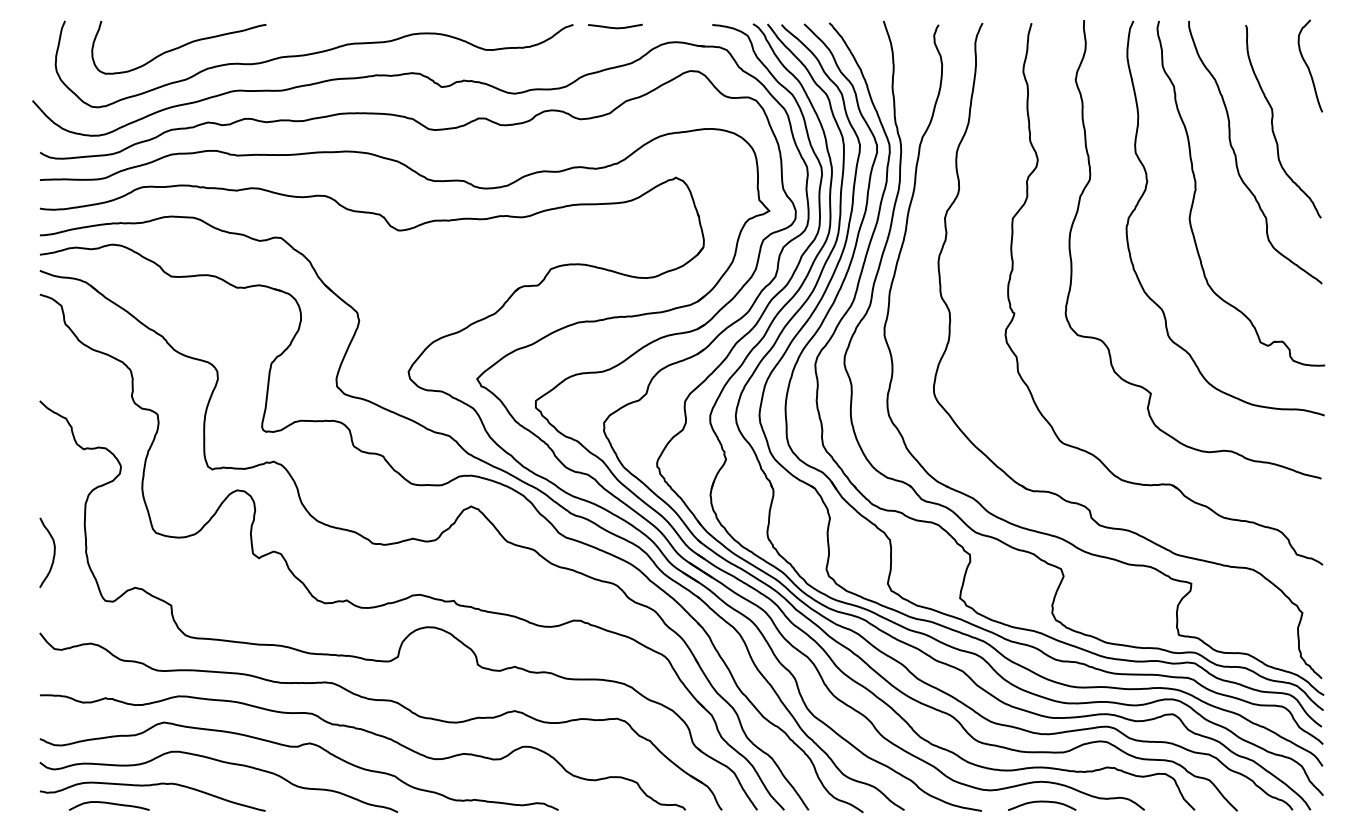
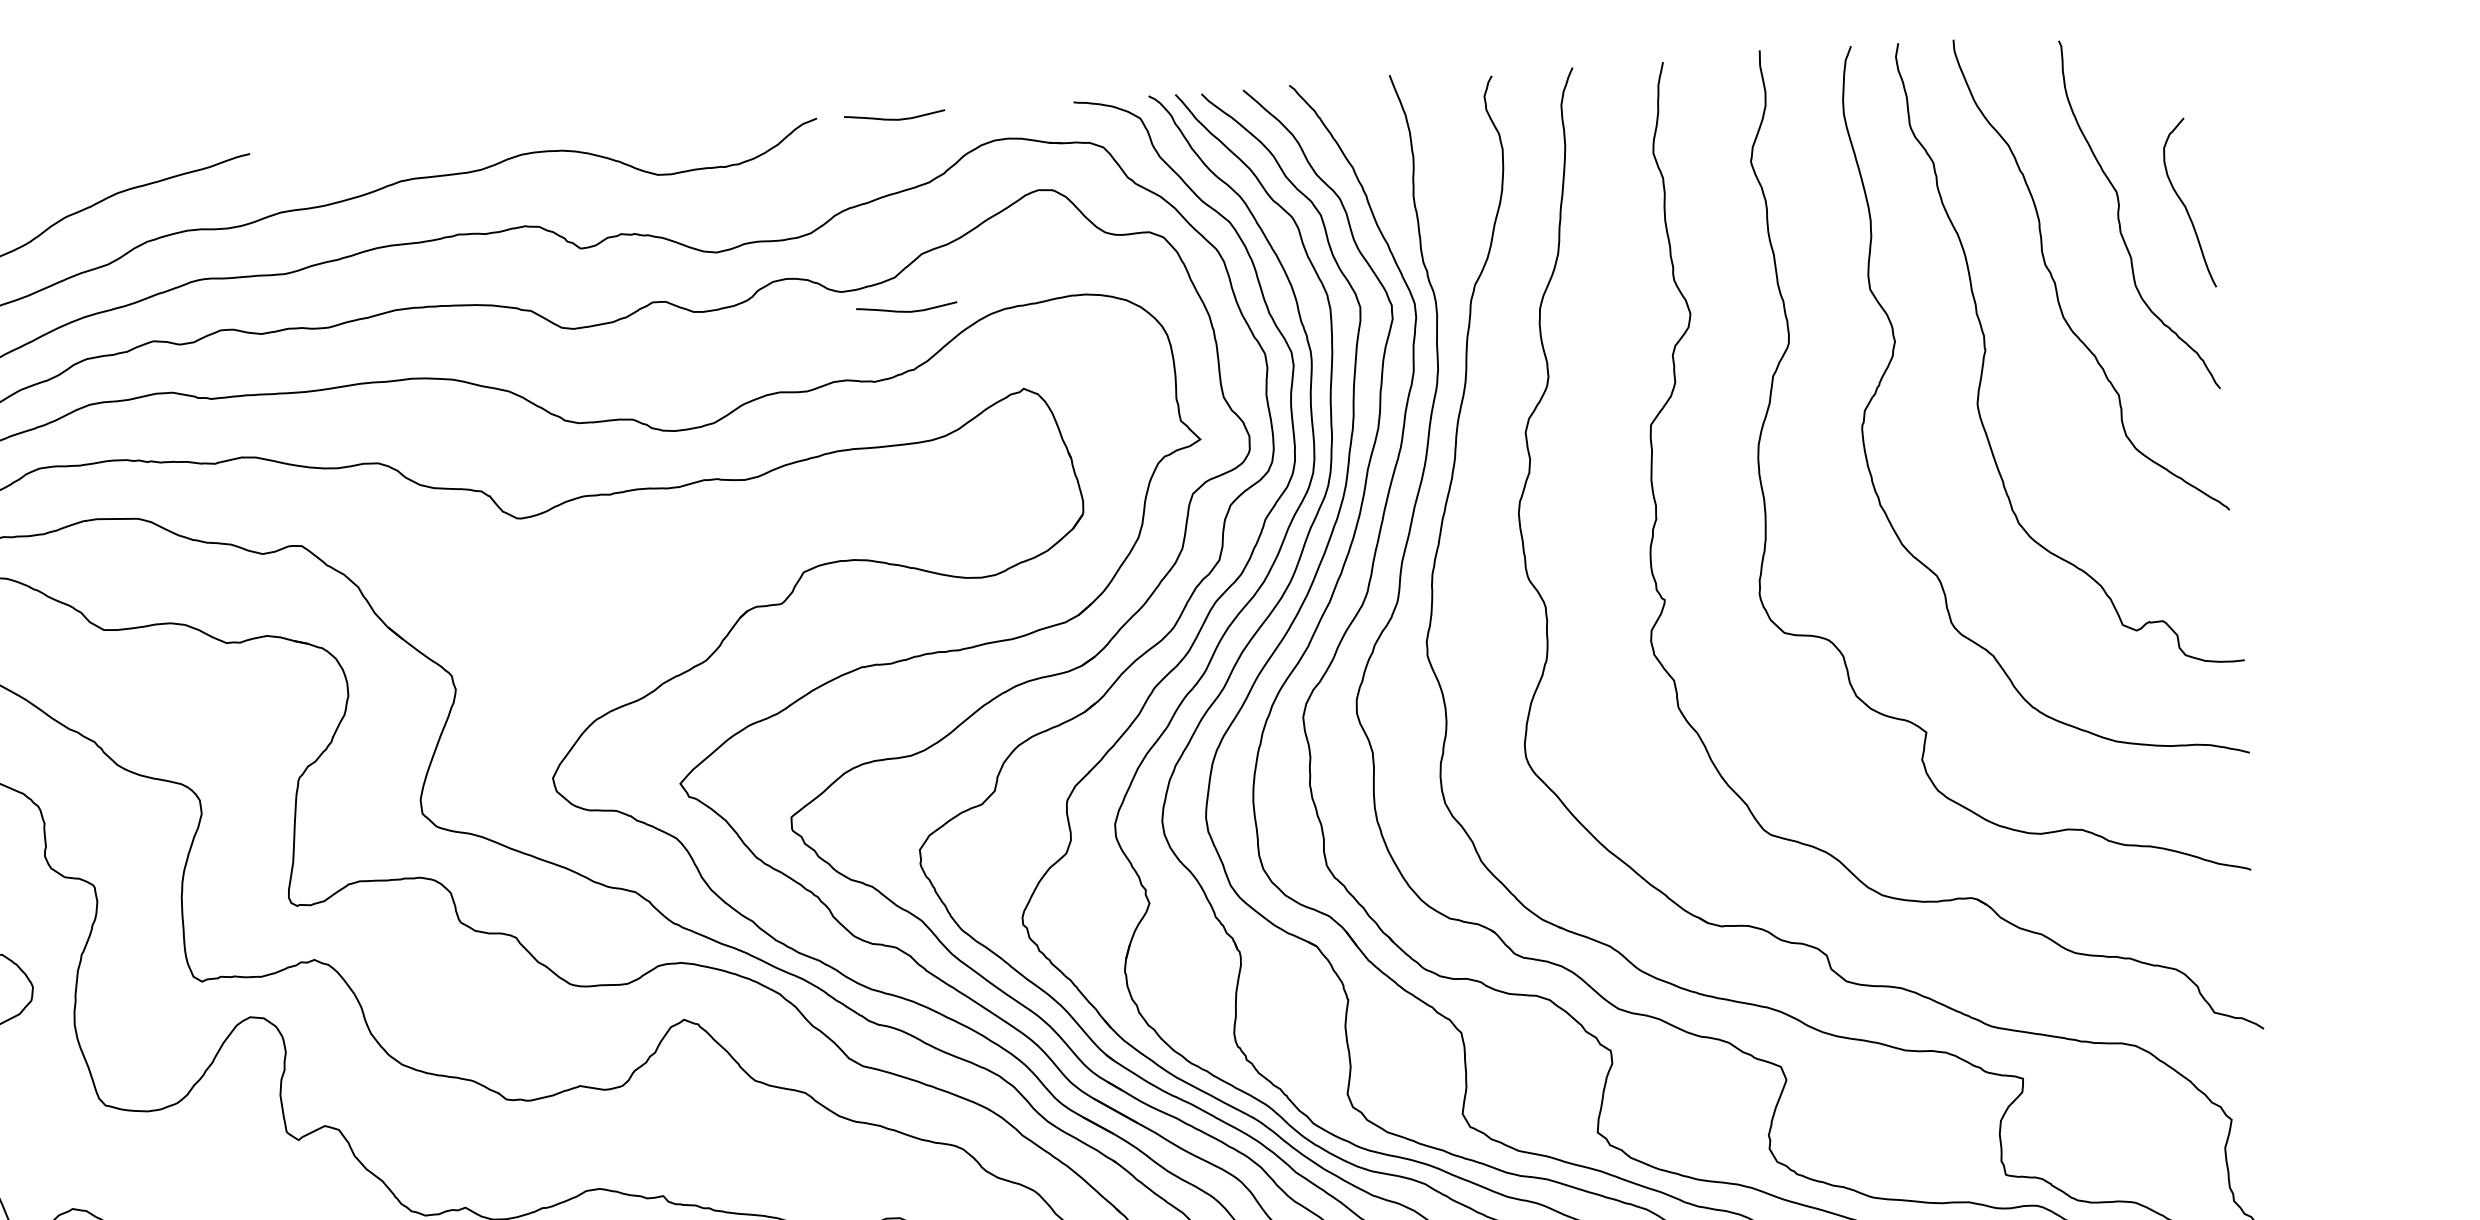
curve: (1308, 65) -> (2185, 202), moved
curve: (615, 131) -> (907, 310), added

